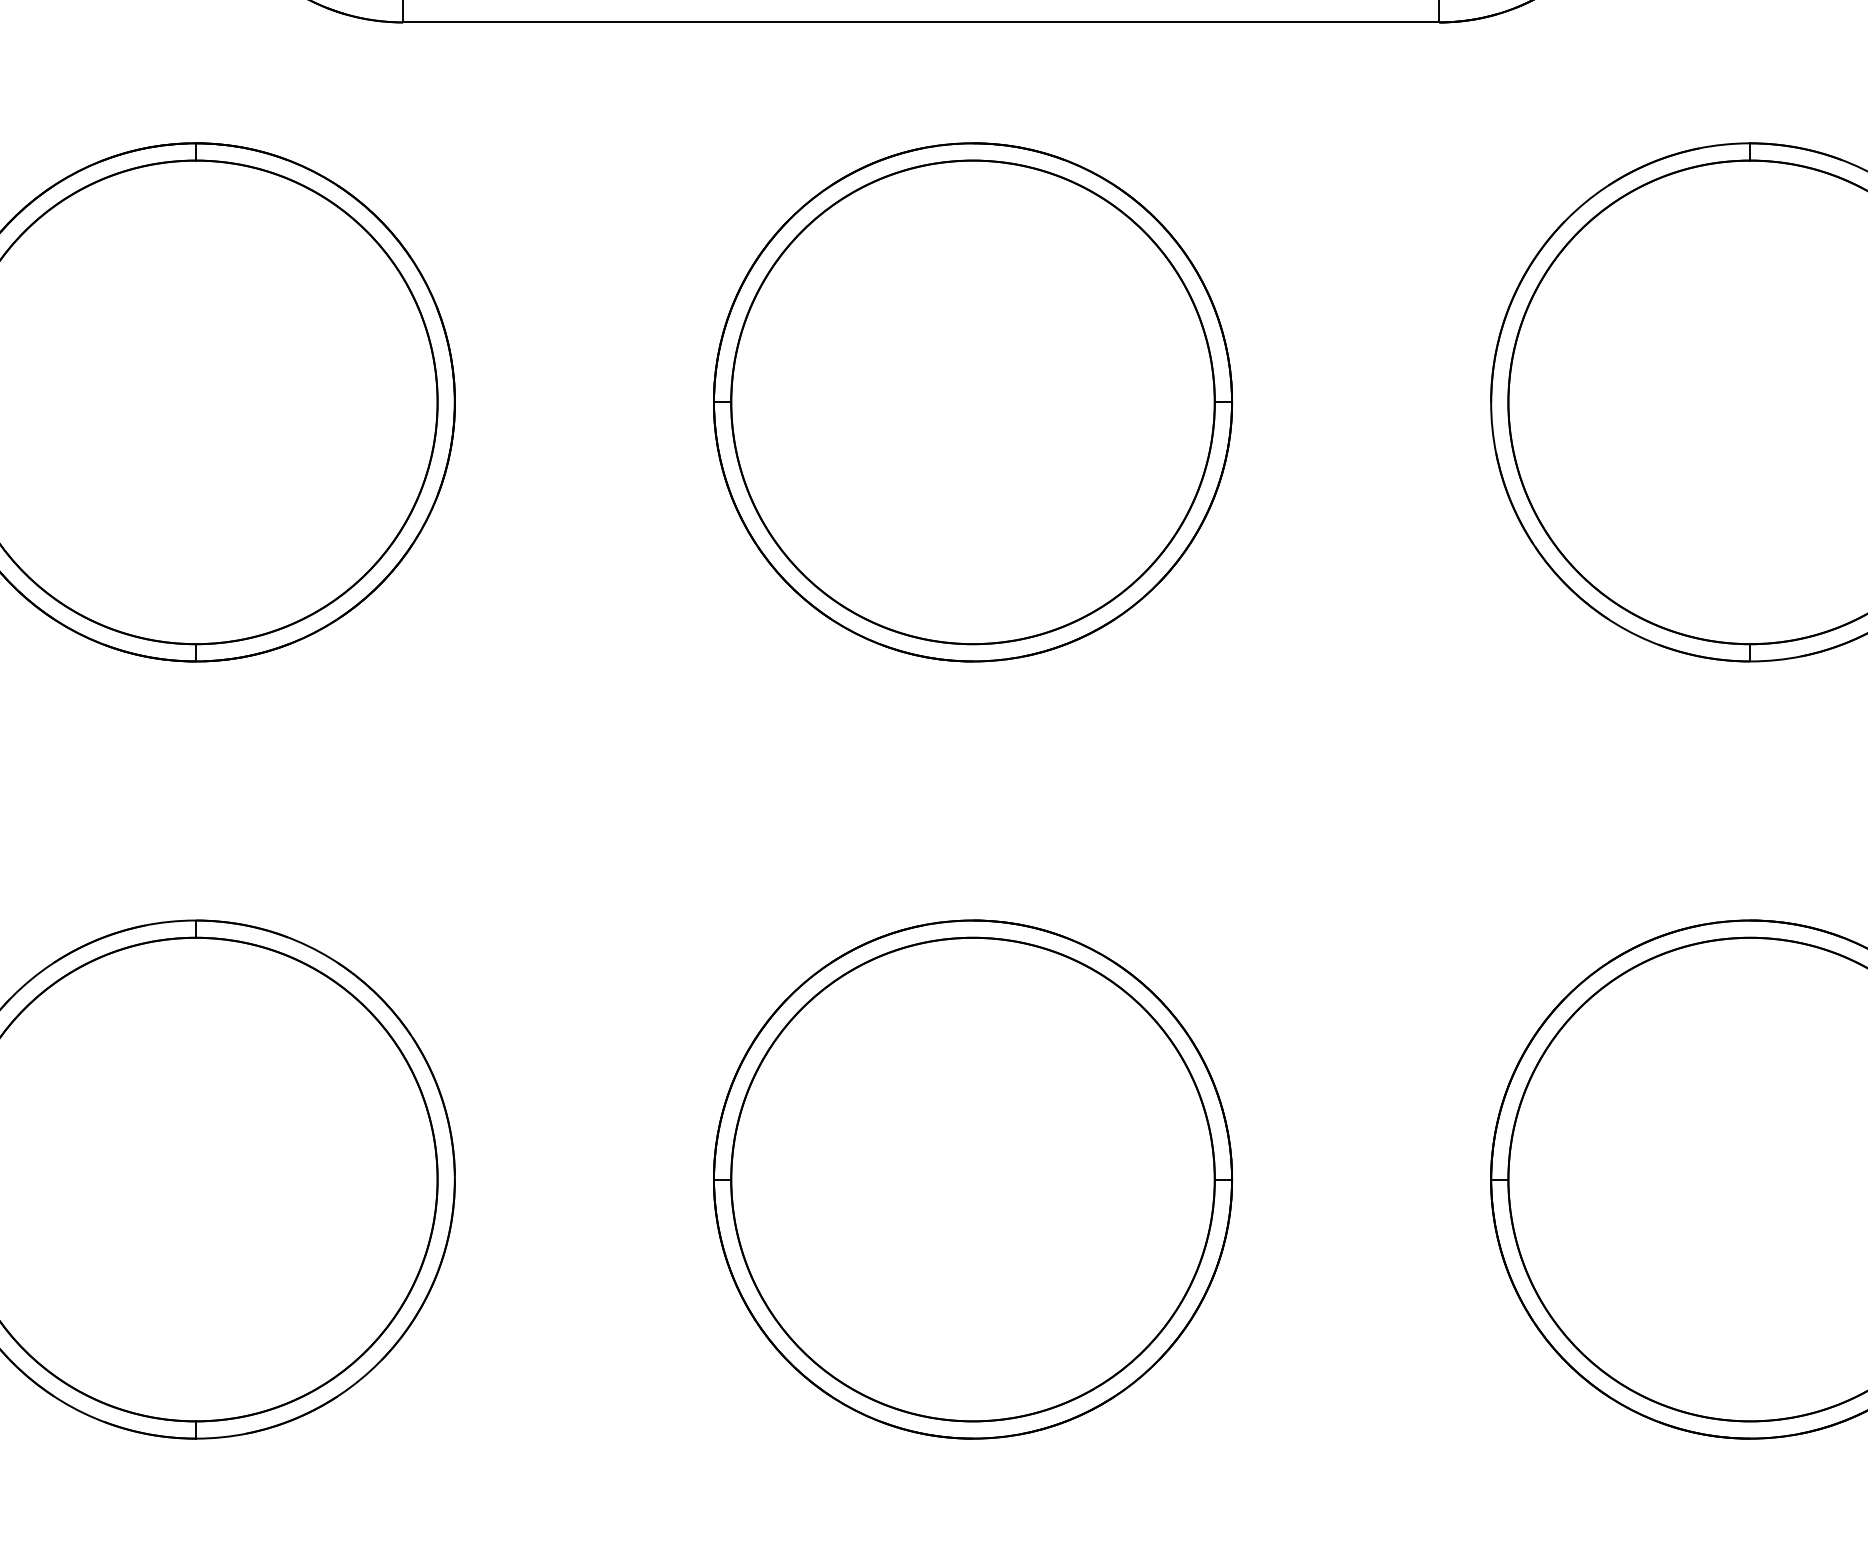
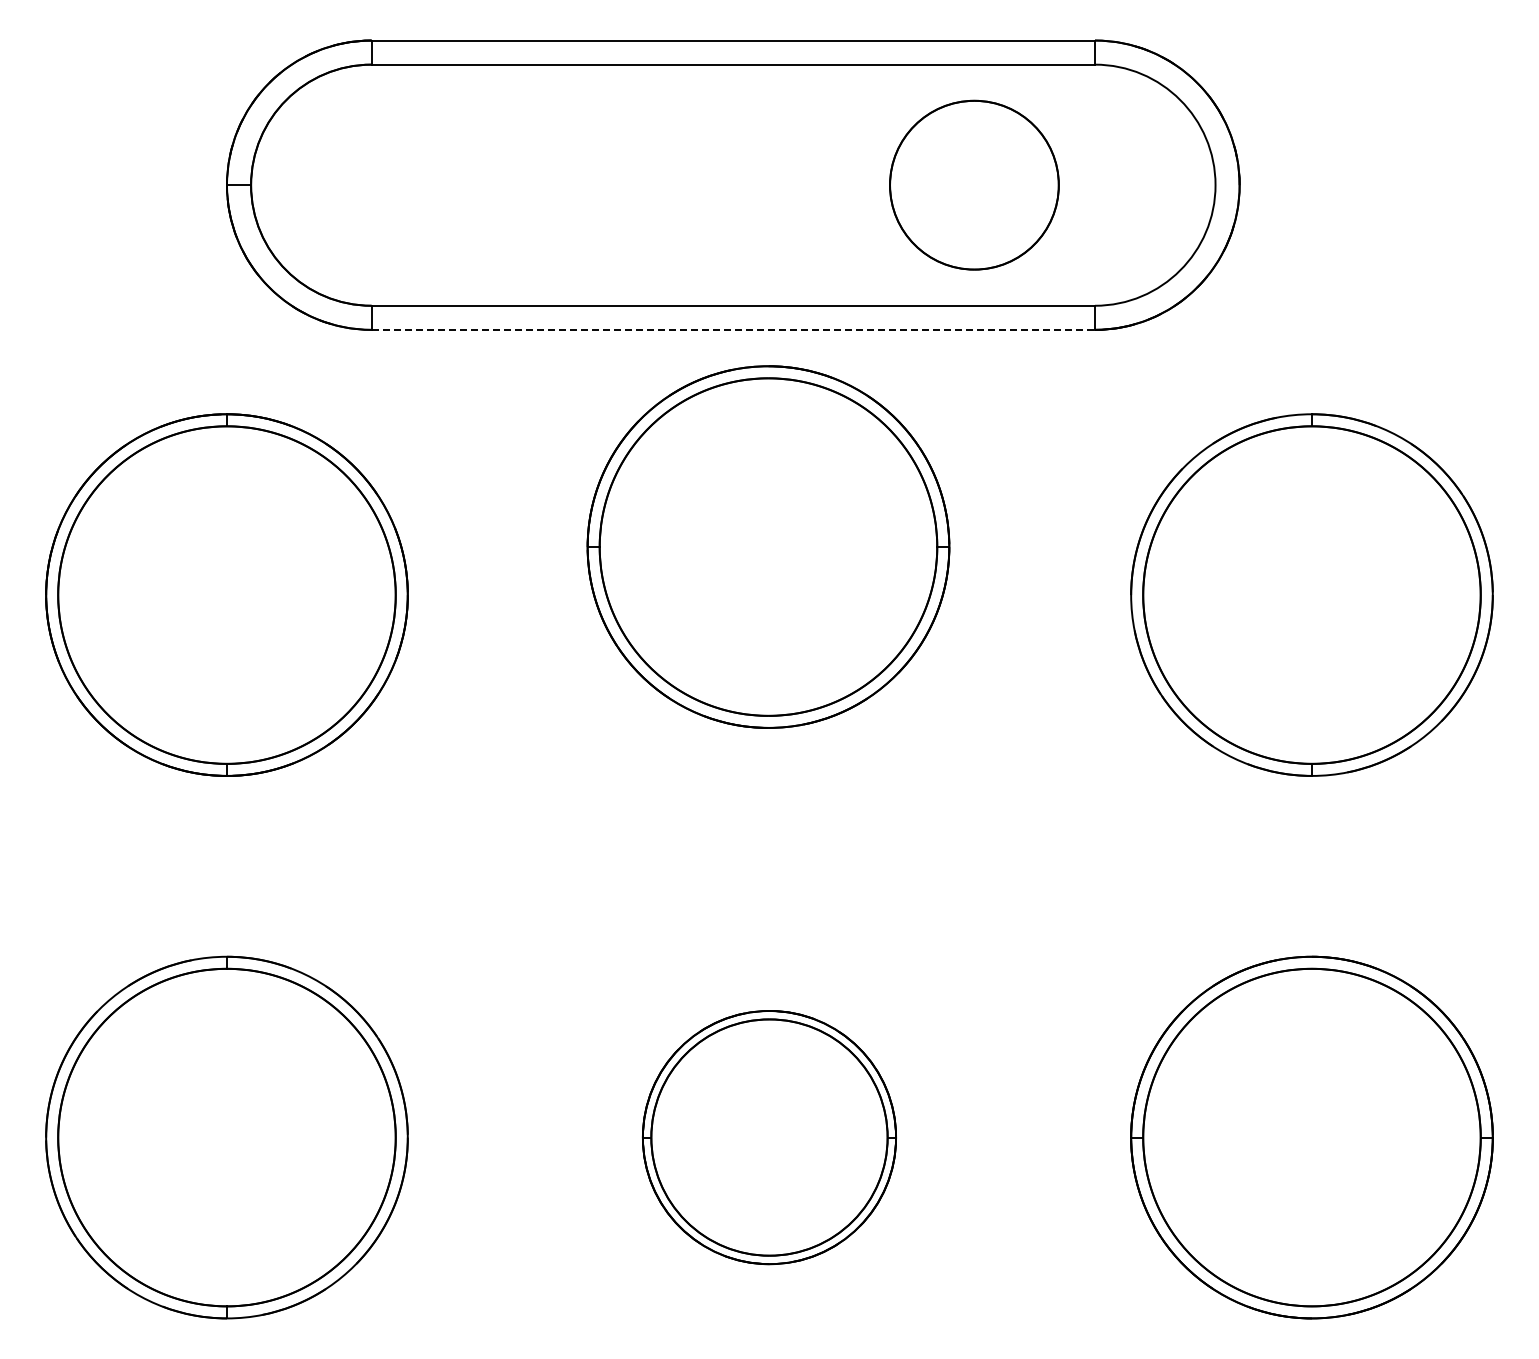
line: (921, 21) -> (733, 329), solid -> dashed
part: (973, 401) -> (768, 546), moved
part: (973, 1179) -> (769, 1137), size x0.7

